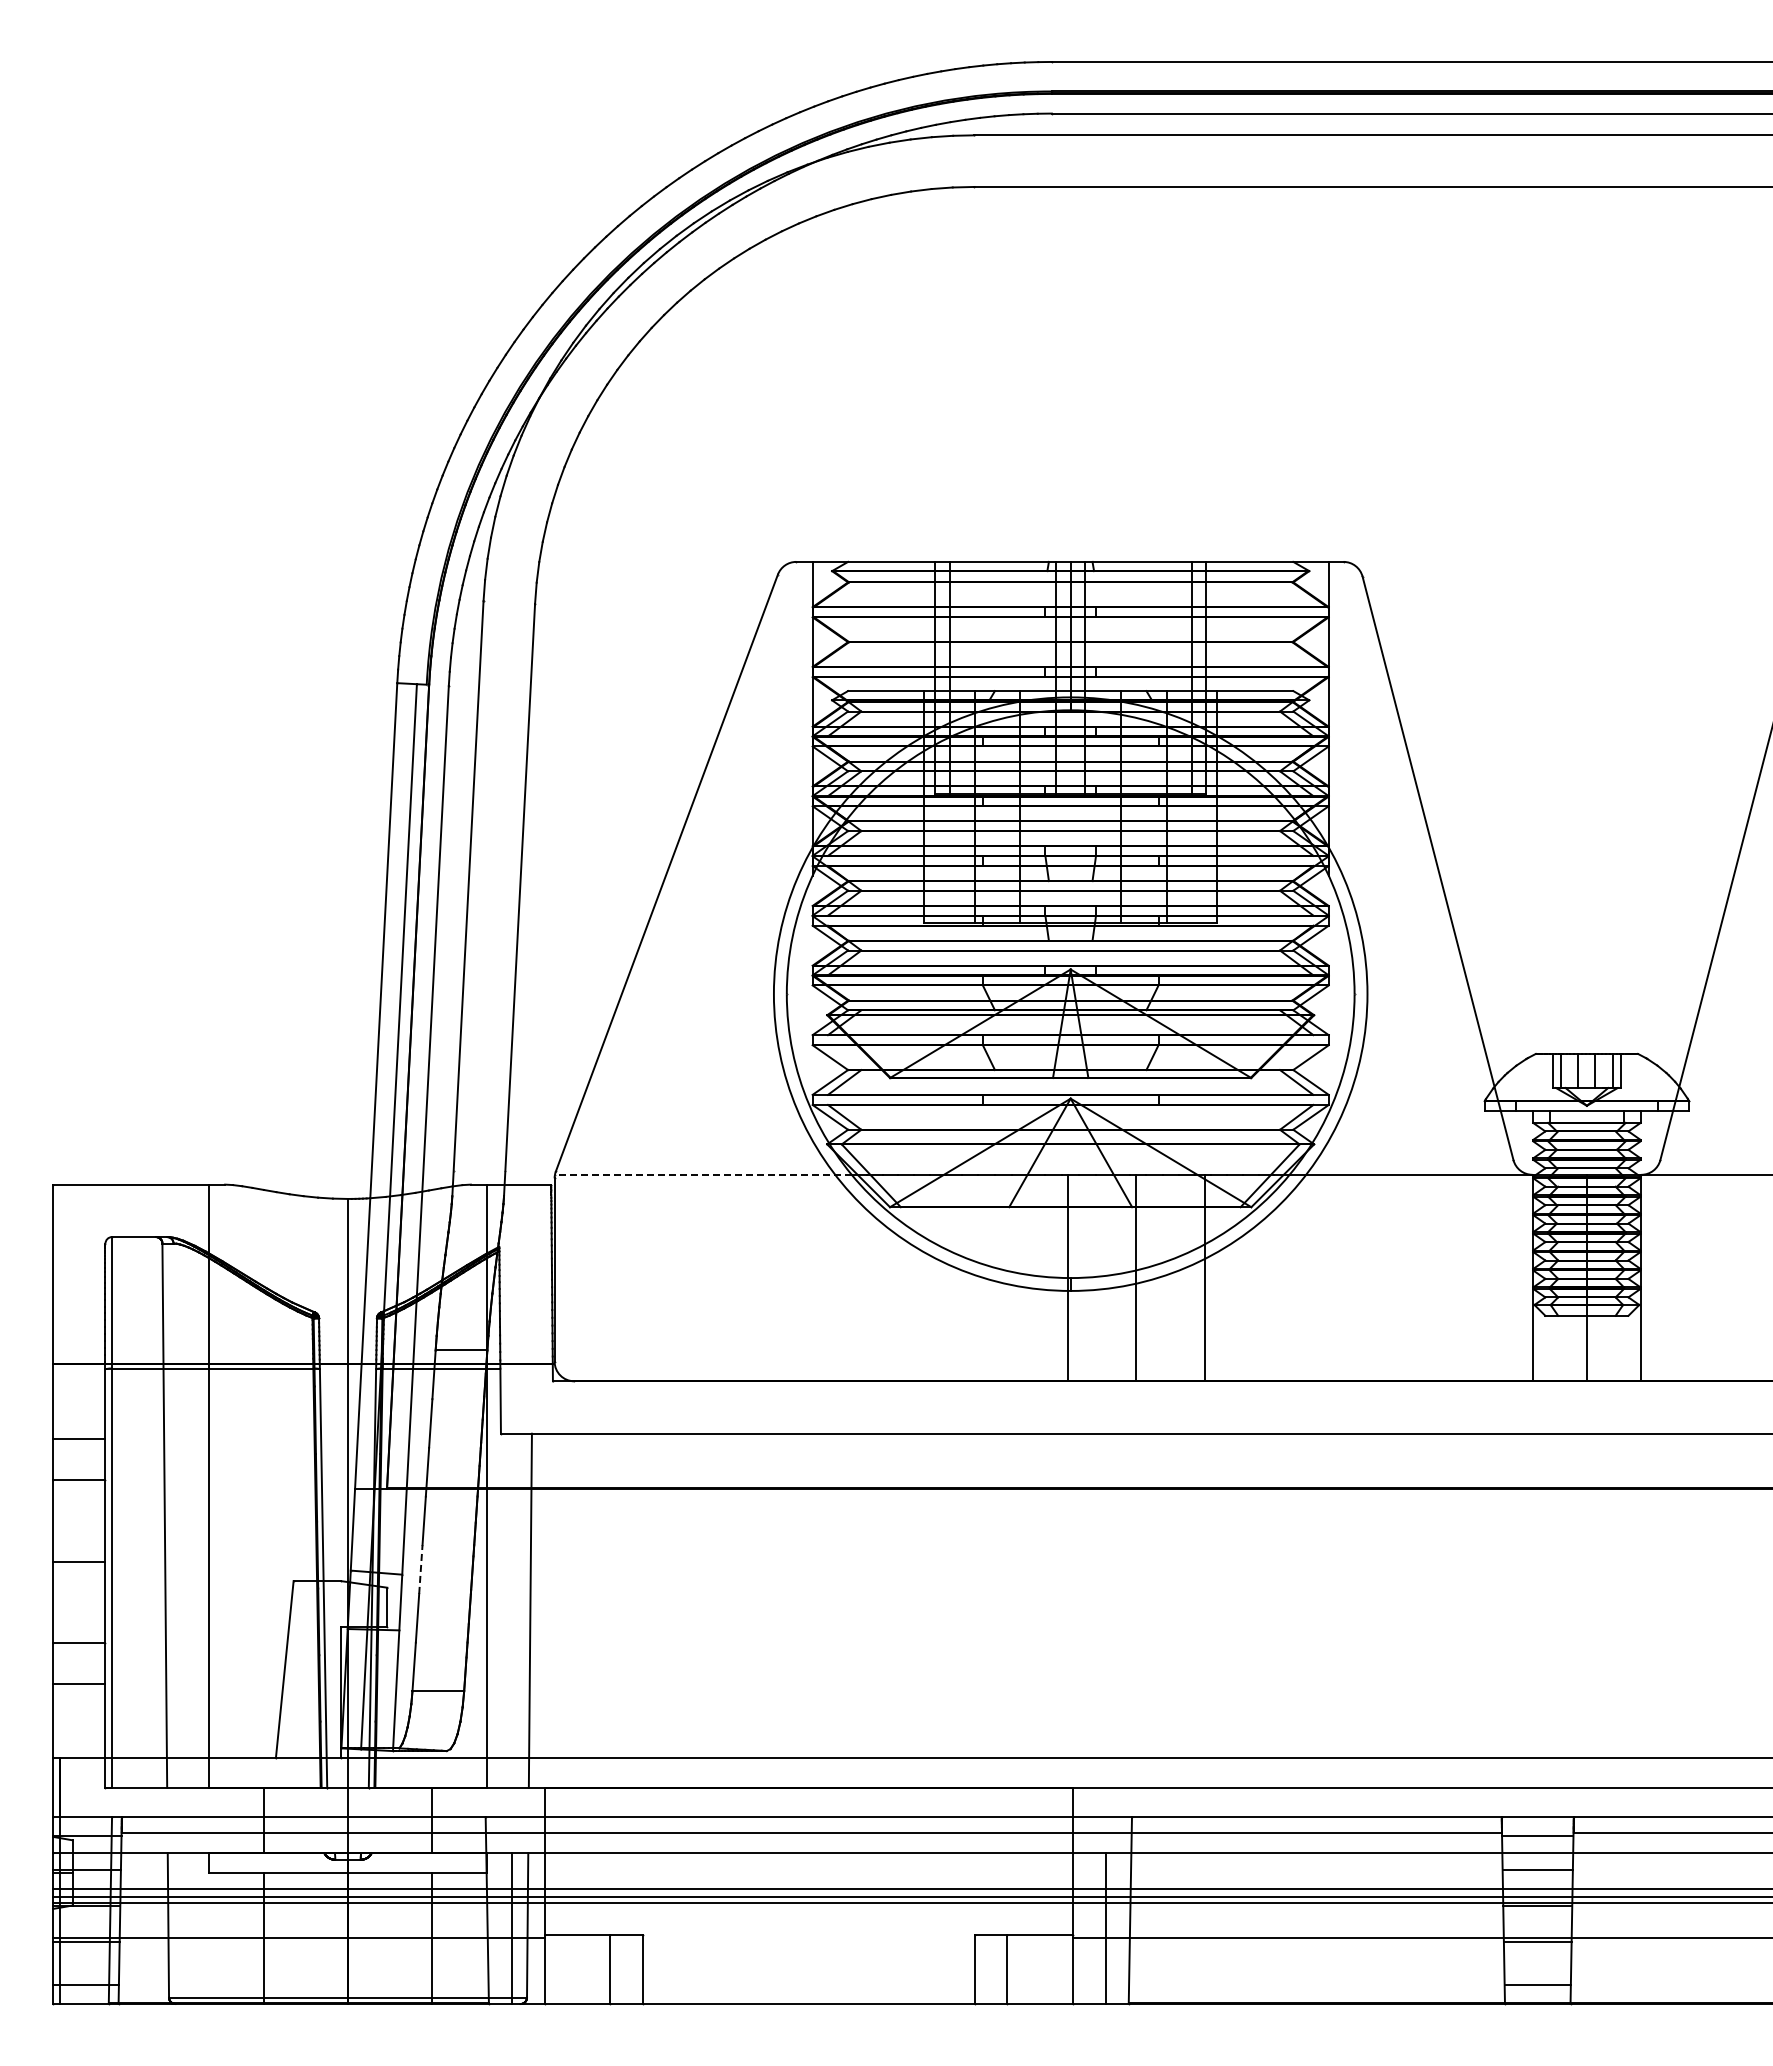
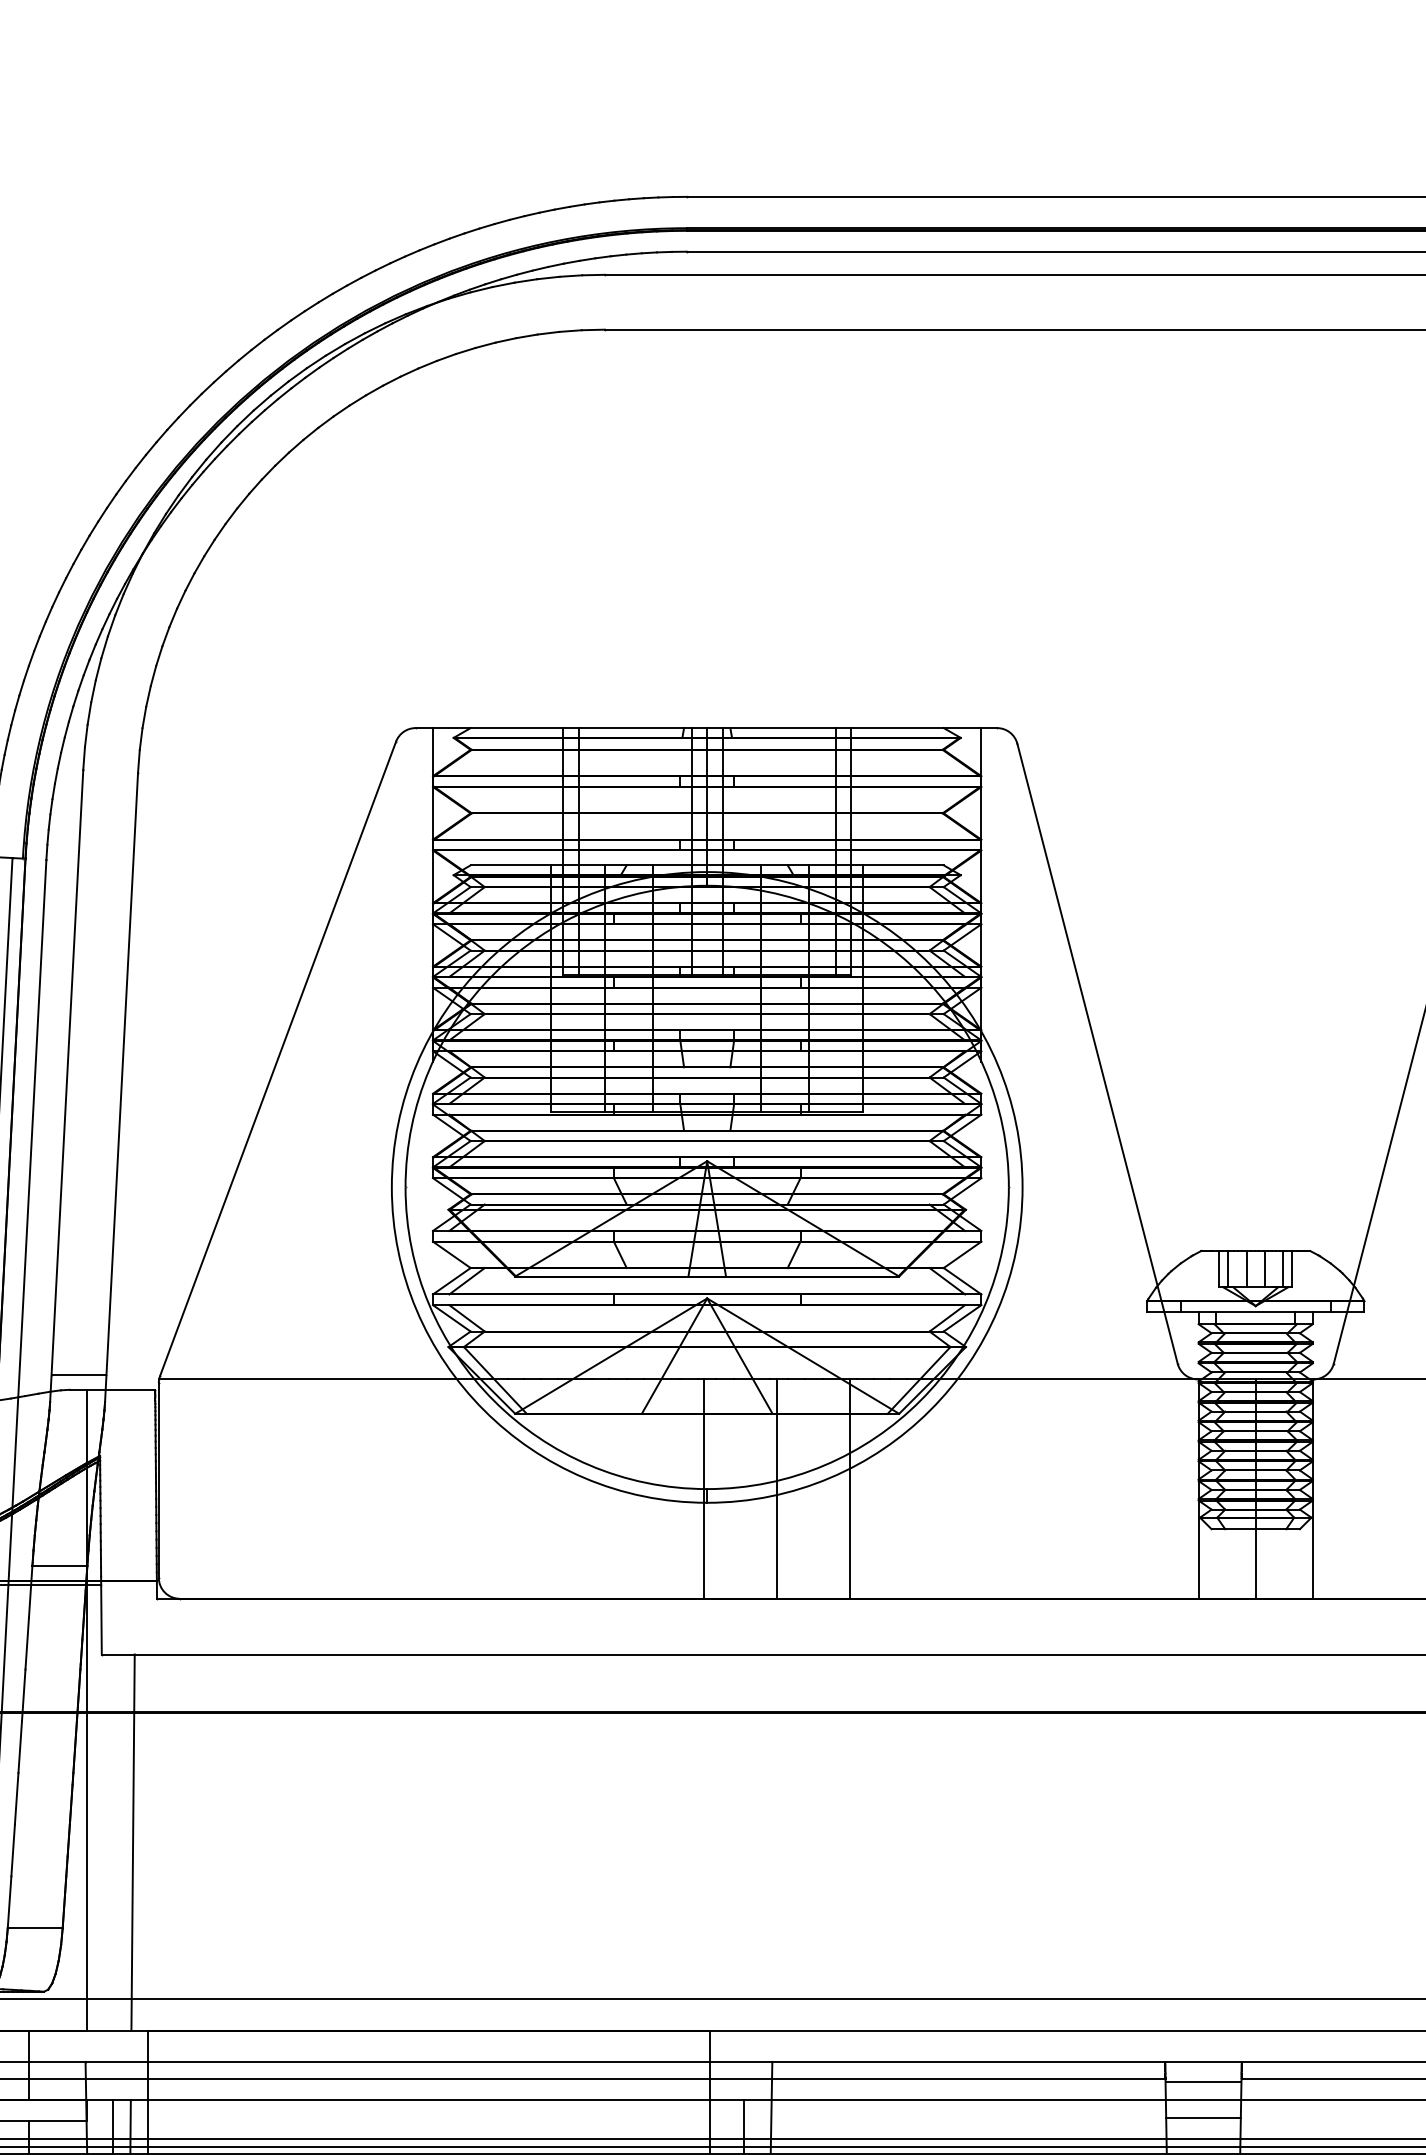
line: (479, 1170) -> (78, 1374), added
line: (702, 1174) -> (315, 1379), dashed -> solid
line: (420, 1569) -> (16, 1798), dashed -> solid

